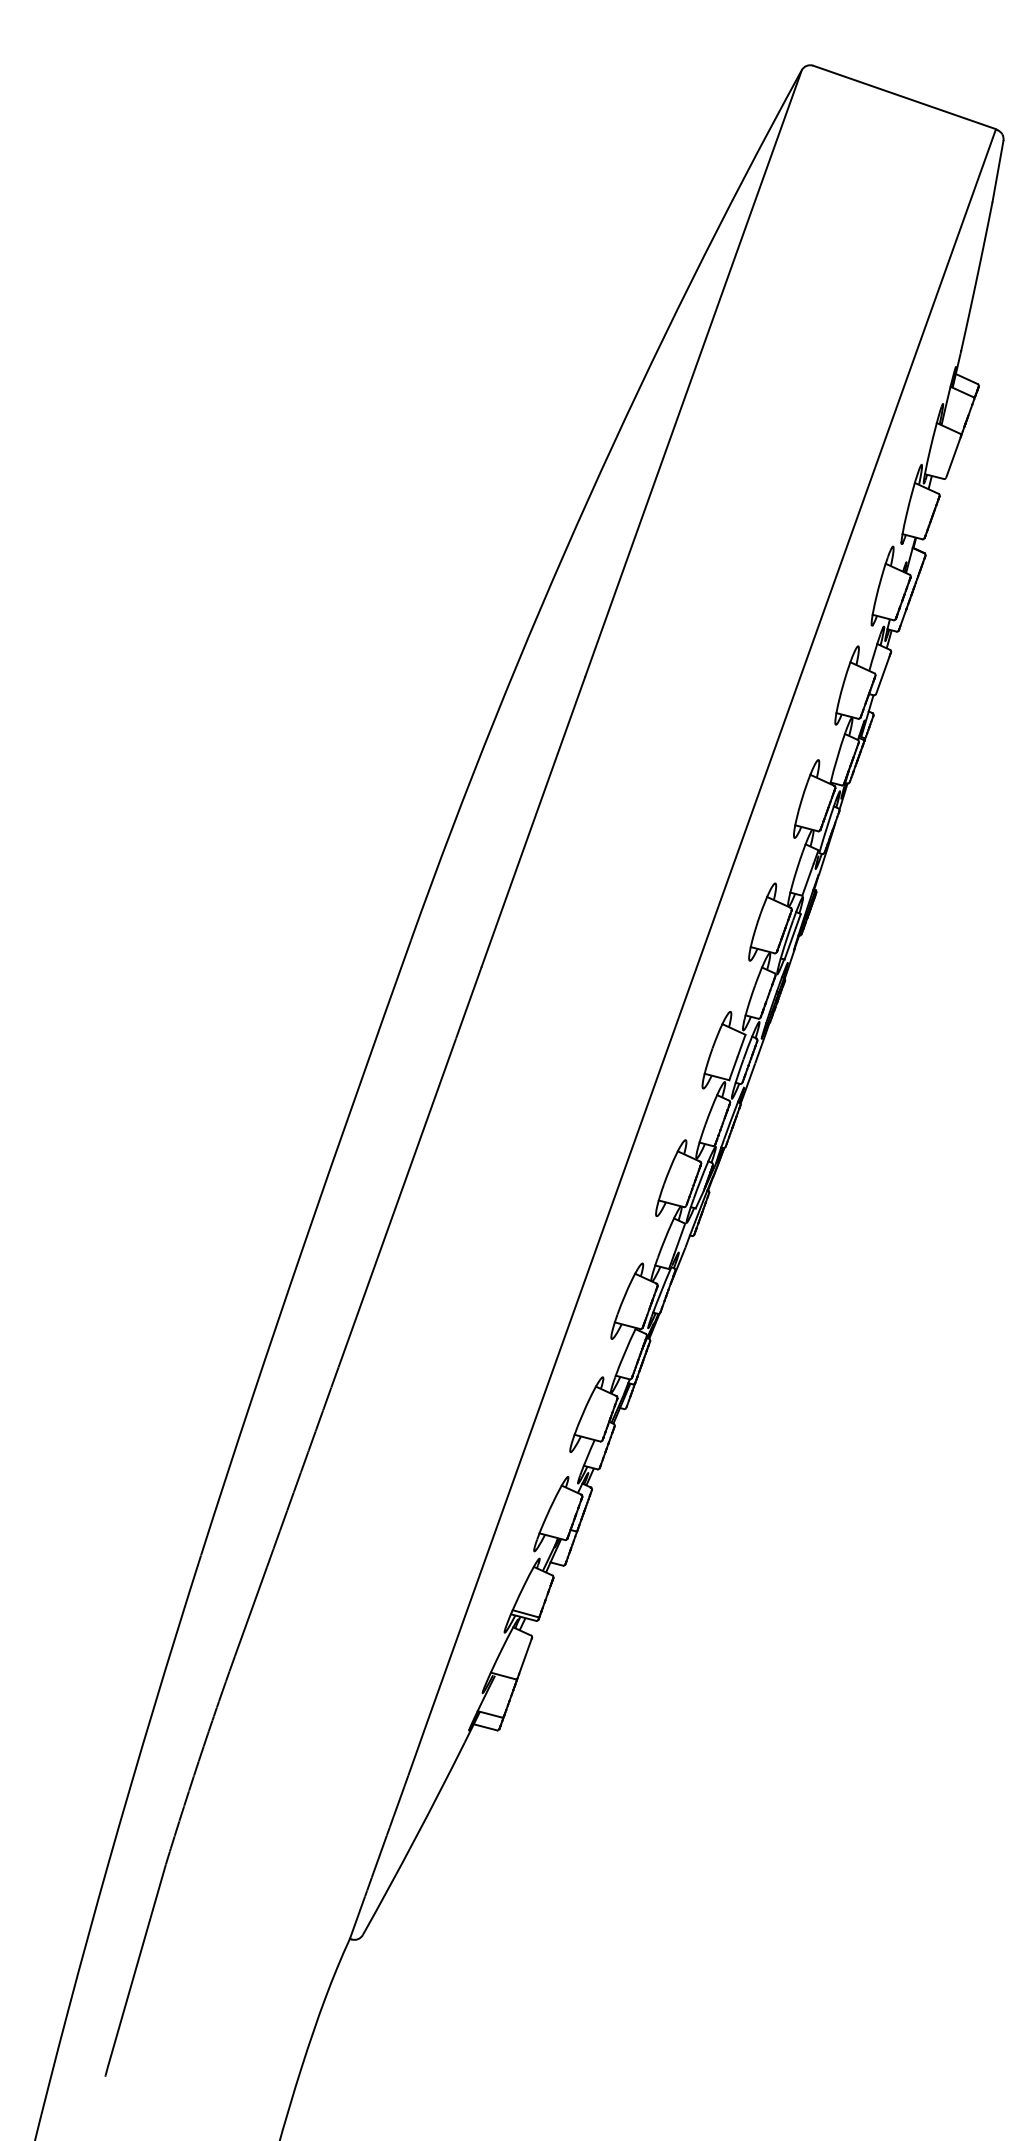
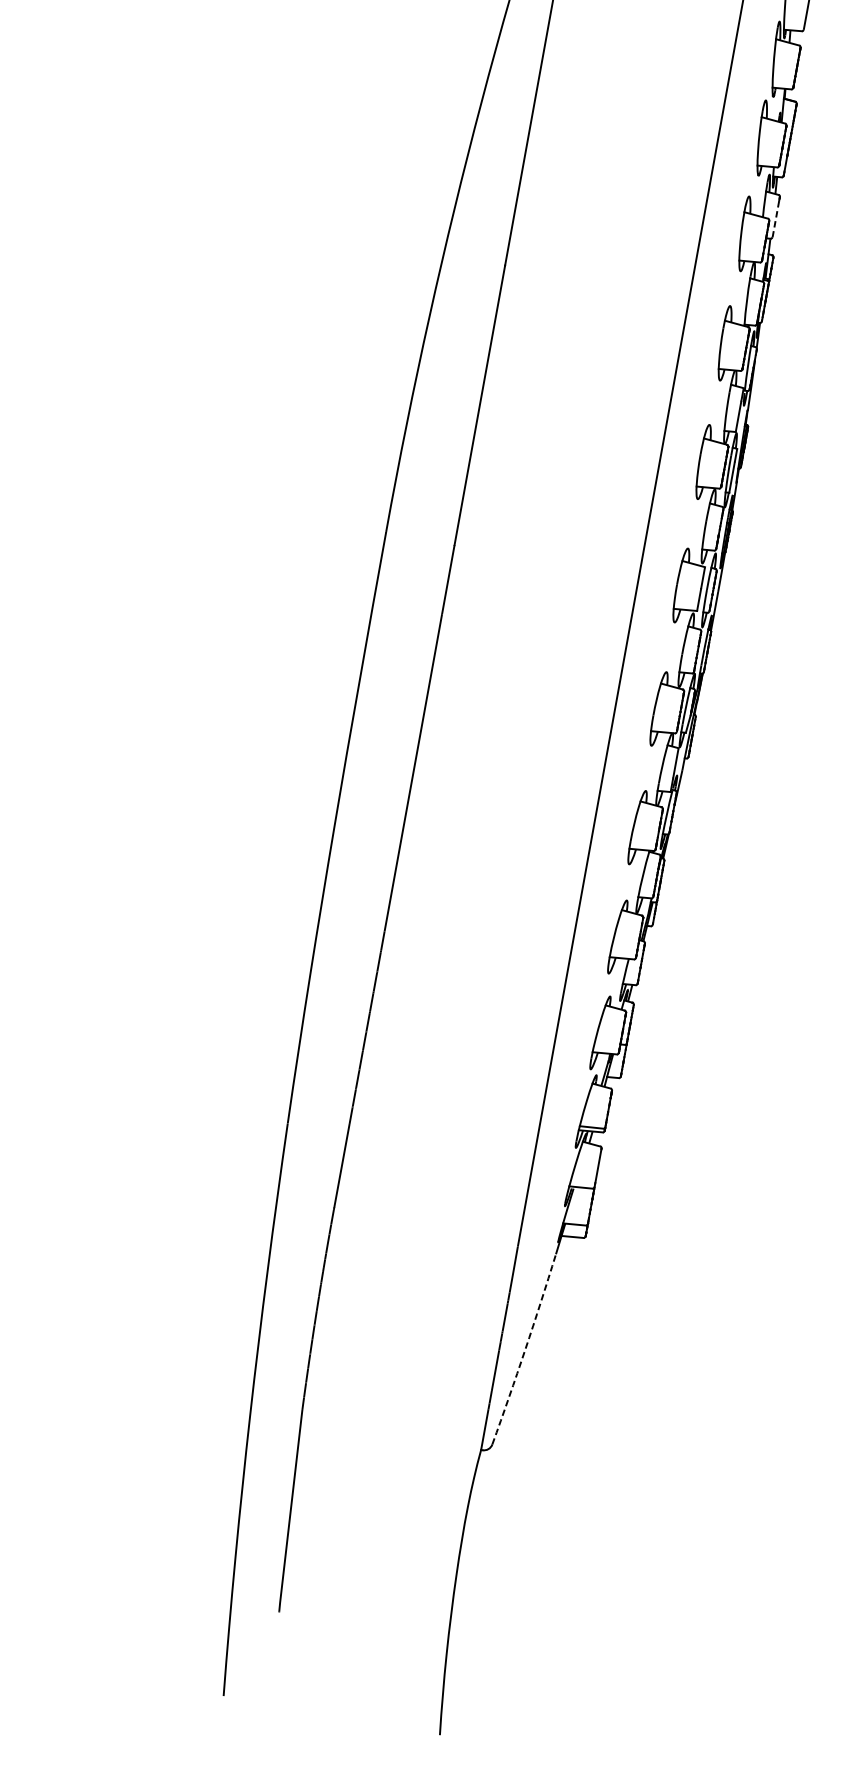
line: (882, 675) -> (775, 219), solid -> dashed
arc: (414, 1839) -> (524, 1349), solid -> dashed

